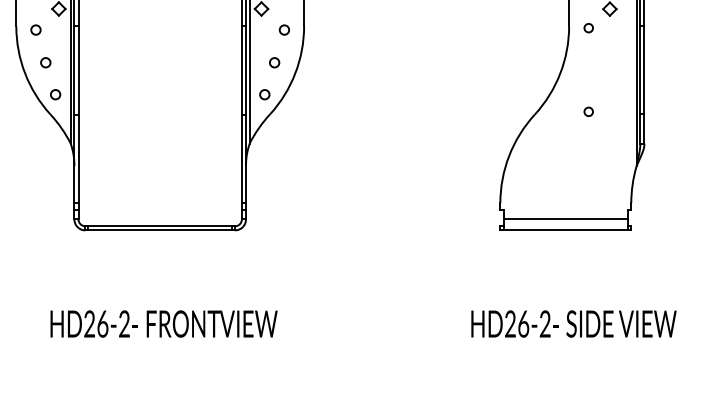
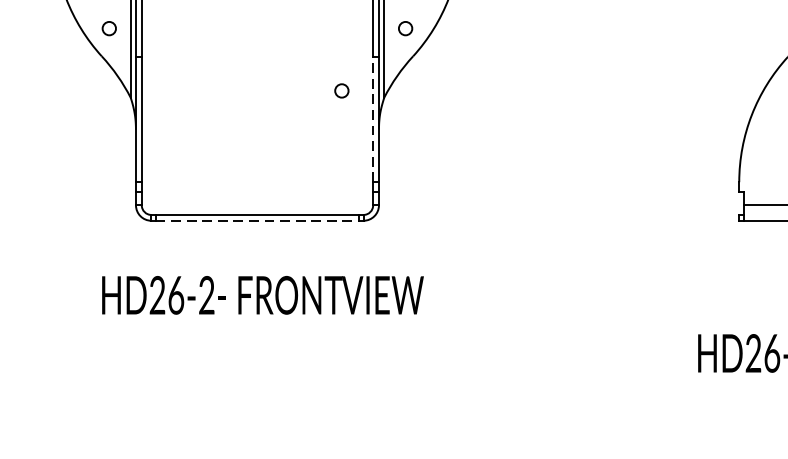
circle: (219, 138) -> (341, 90), added
line: (241, 158) -> (372, 118), solid -> dashed
line: (160, 230) -> (257, 220), solid -> dashed
text: (163, 323) -> (262, 294), moved

